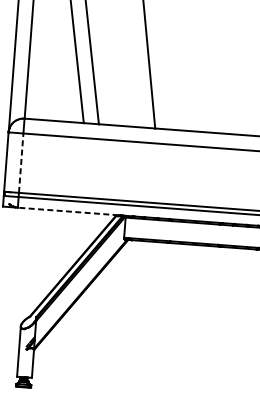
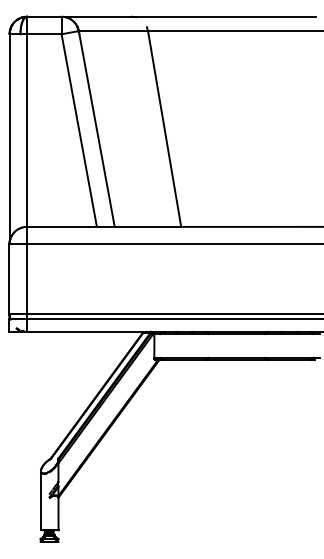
line: (21, 162) -> (27, 278), dashed -> solid
line: (67, 211) -> (85, 331), dashed -> solid

